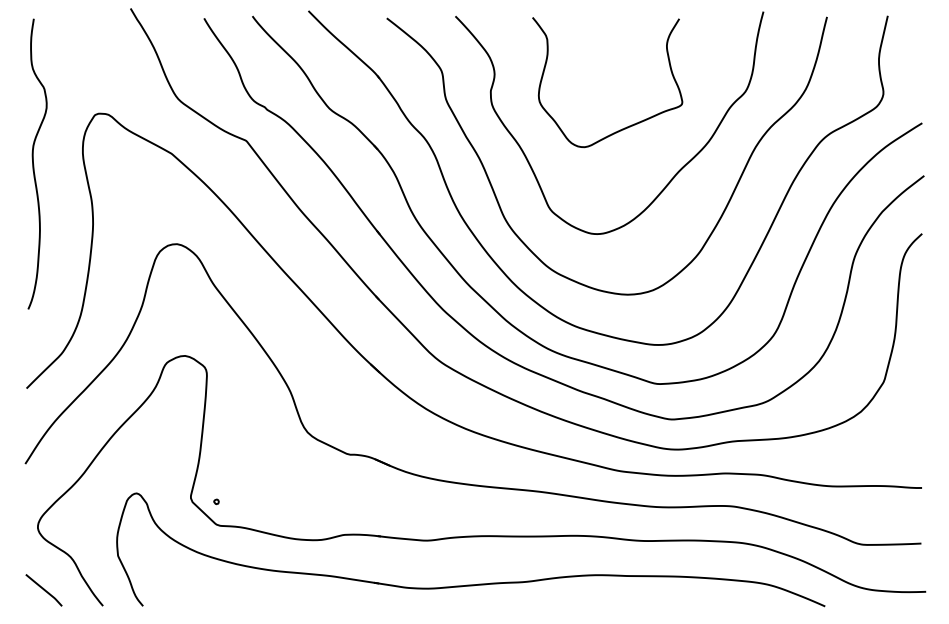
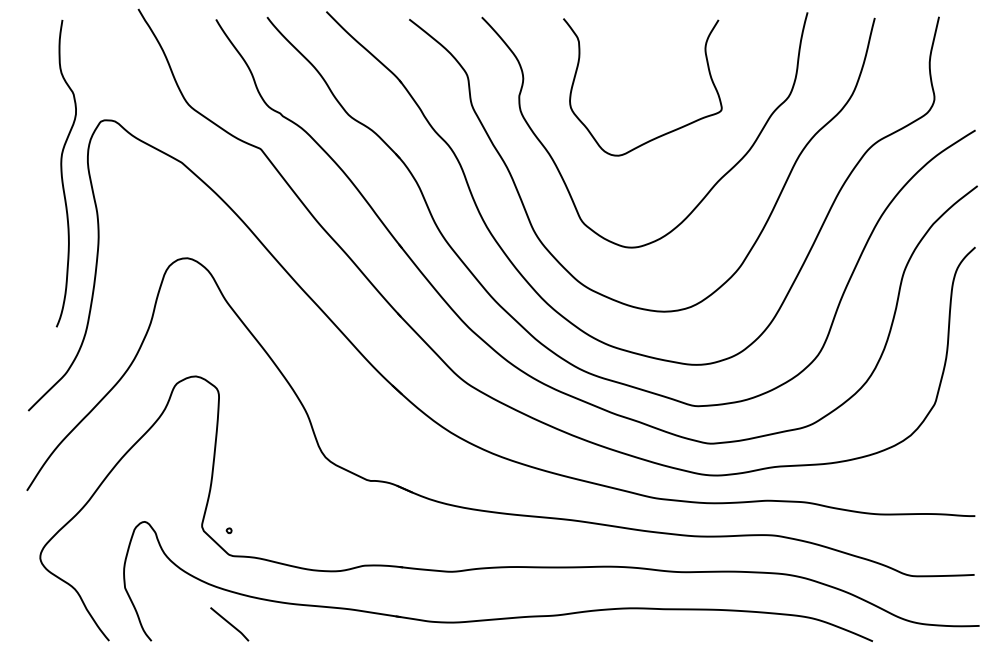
curve: (34, 164) -> (63, 174), moved
line: (43, 590) -> (229, 624), moved

